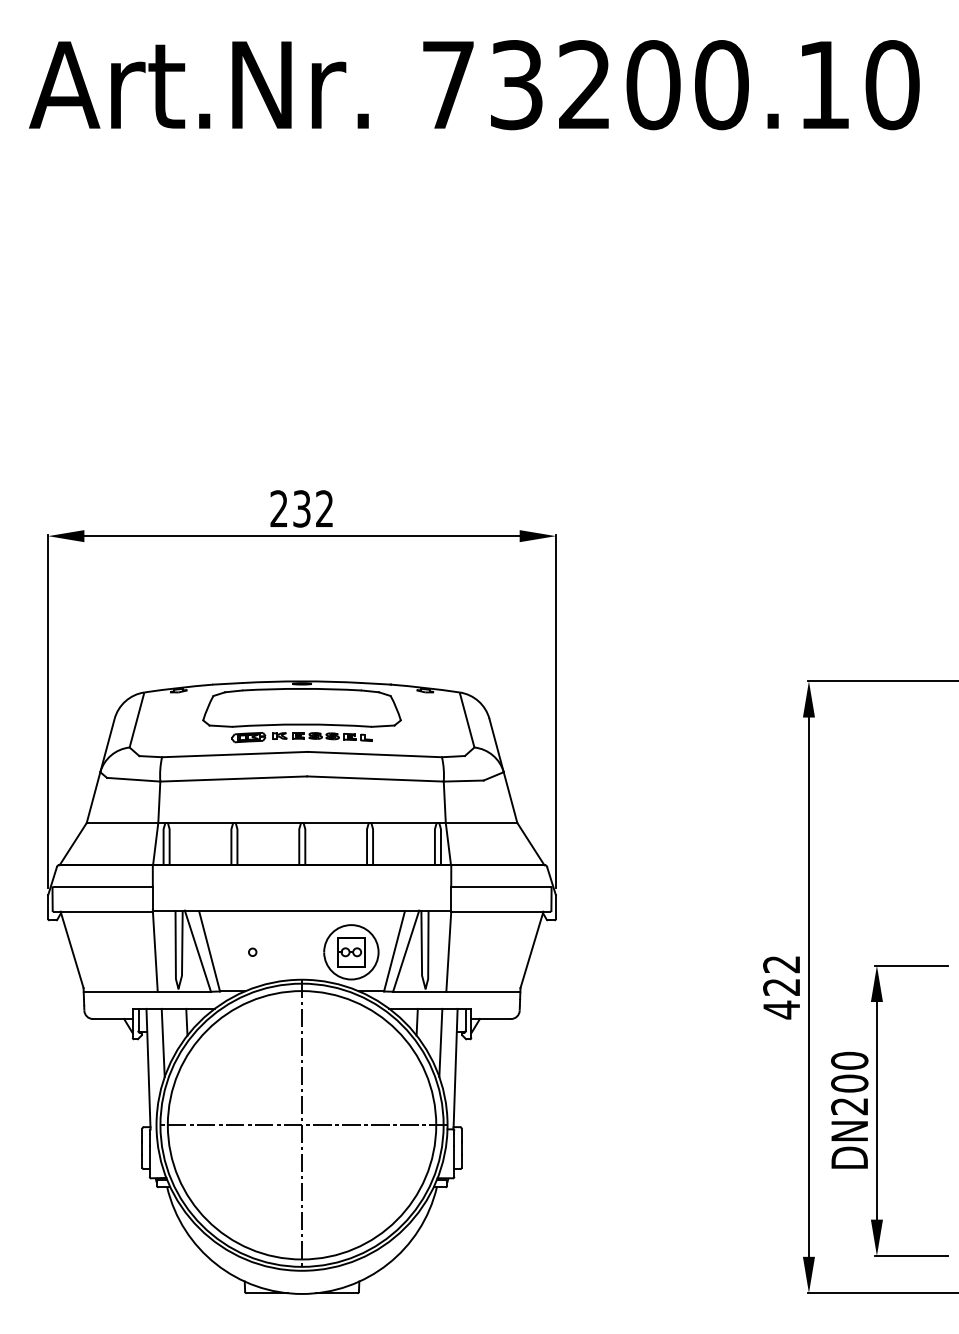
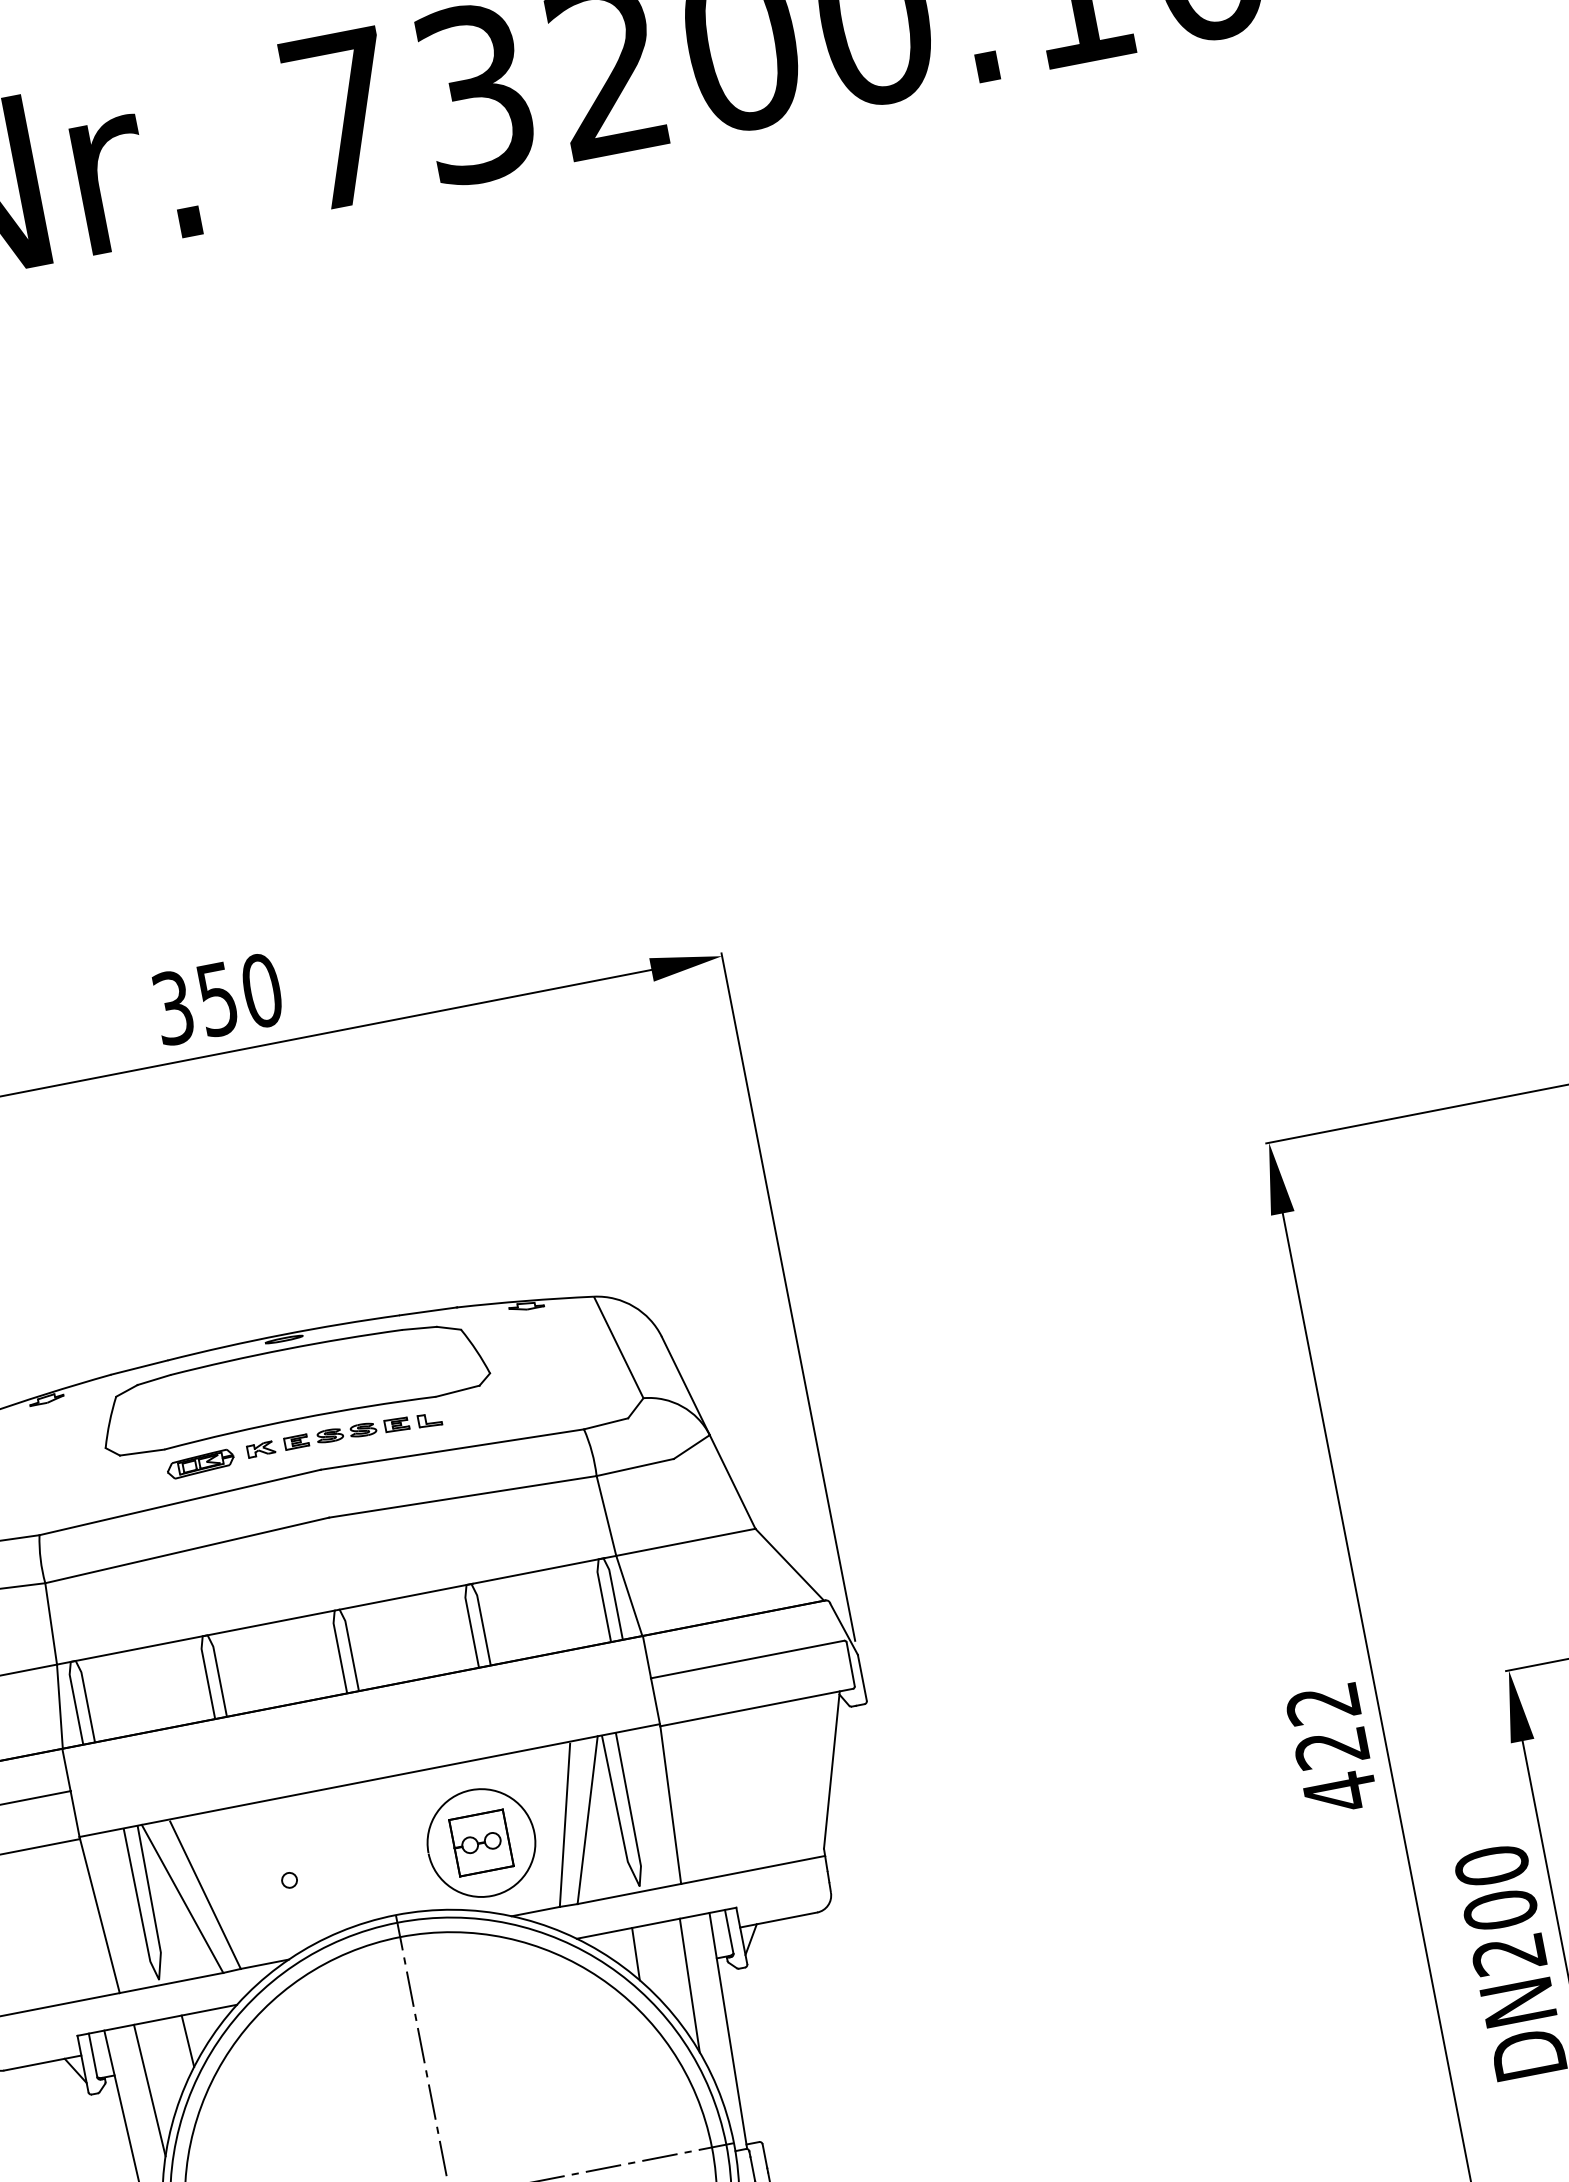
text: (301, 508) -> (216, 998), 232 -> 350

